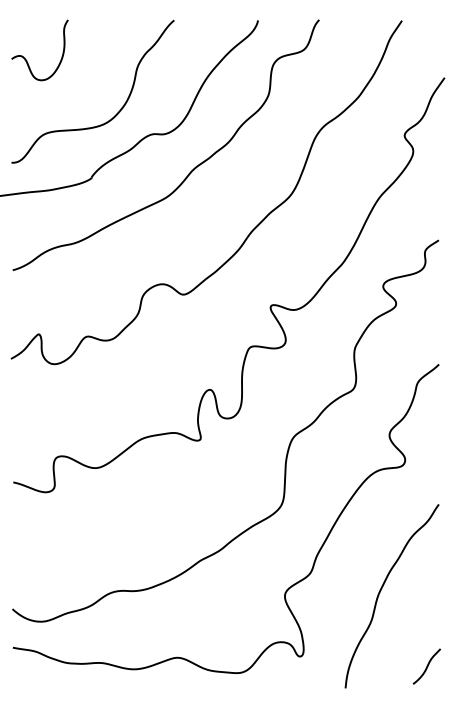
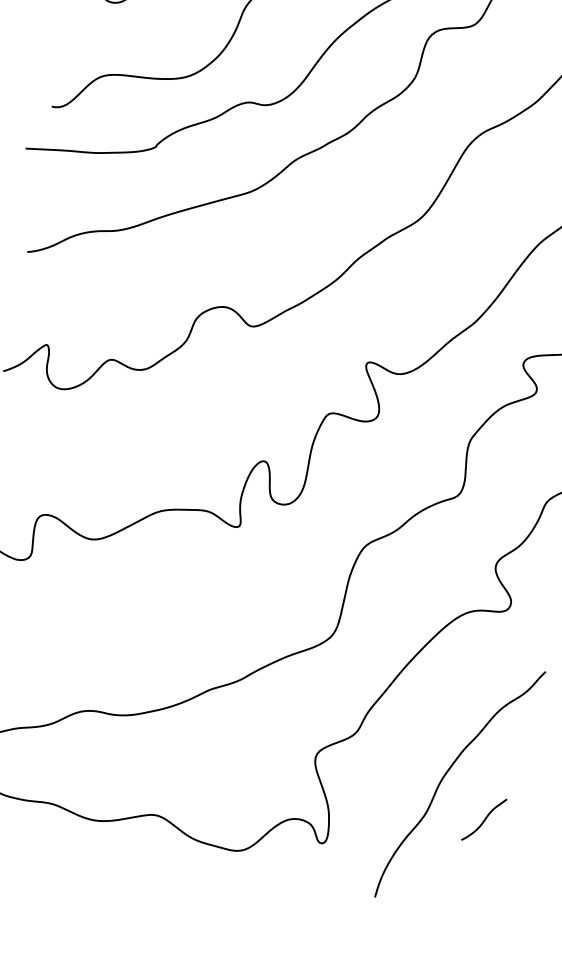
curve: (426, 666) -> (483, 819), moved

